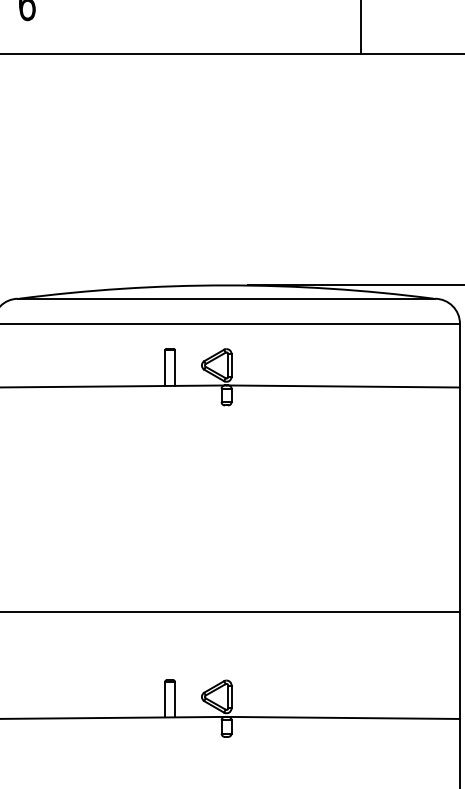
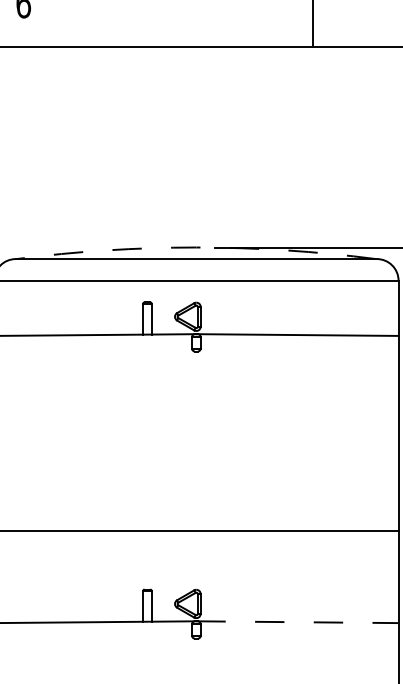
arc: (226, 285) -> (196, 247), solid -> dashed
line: (343, 717) -> (297, 621), solid -> dashed

